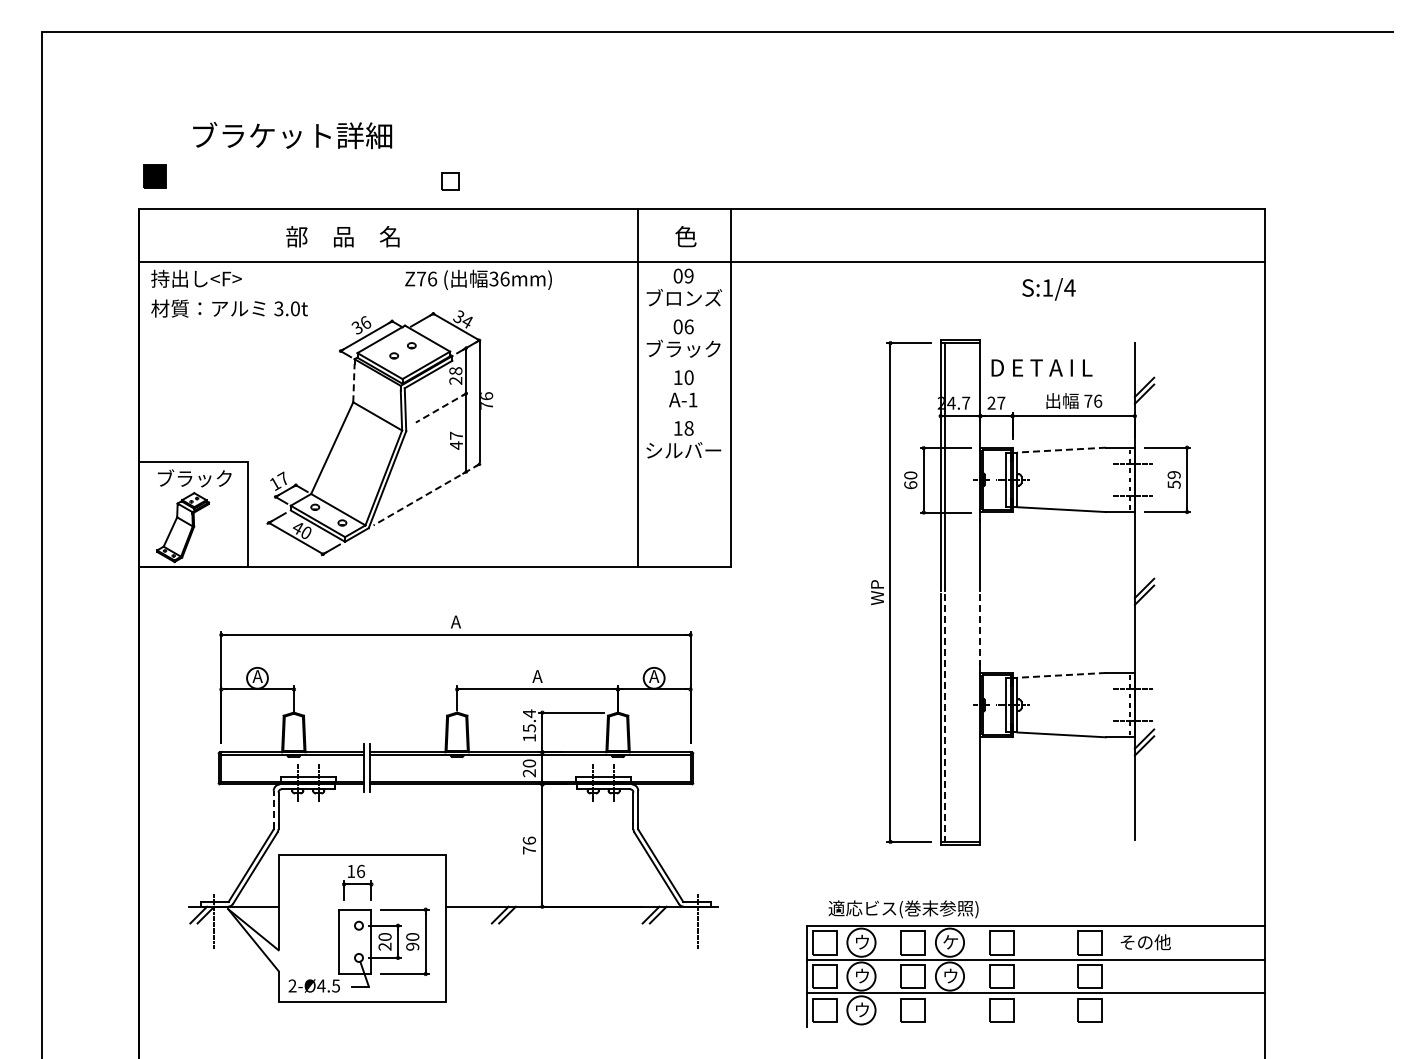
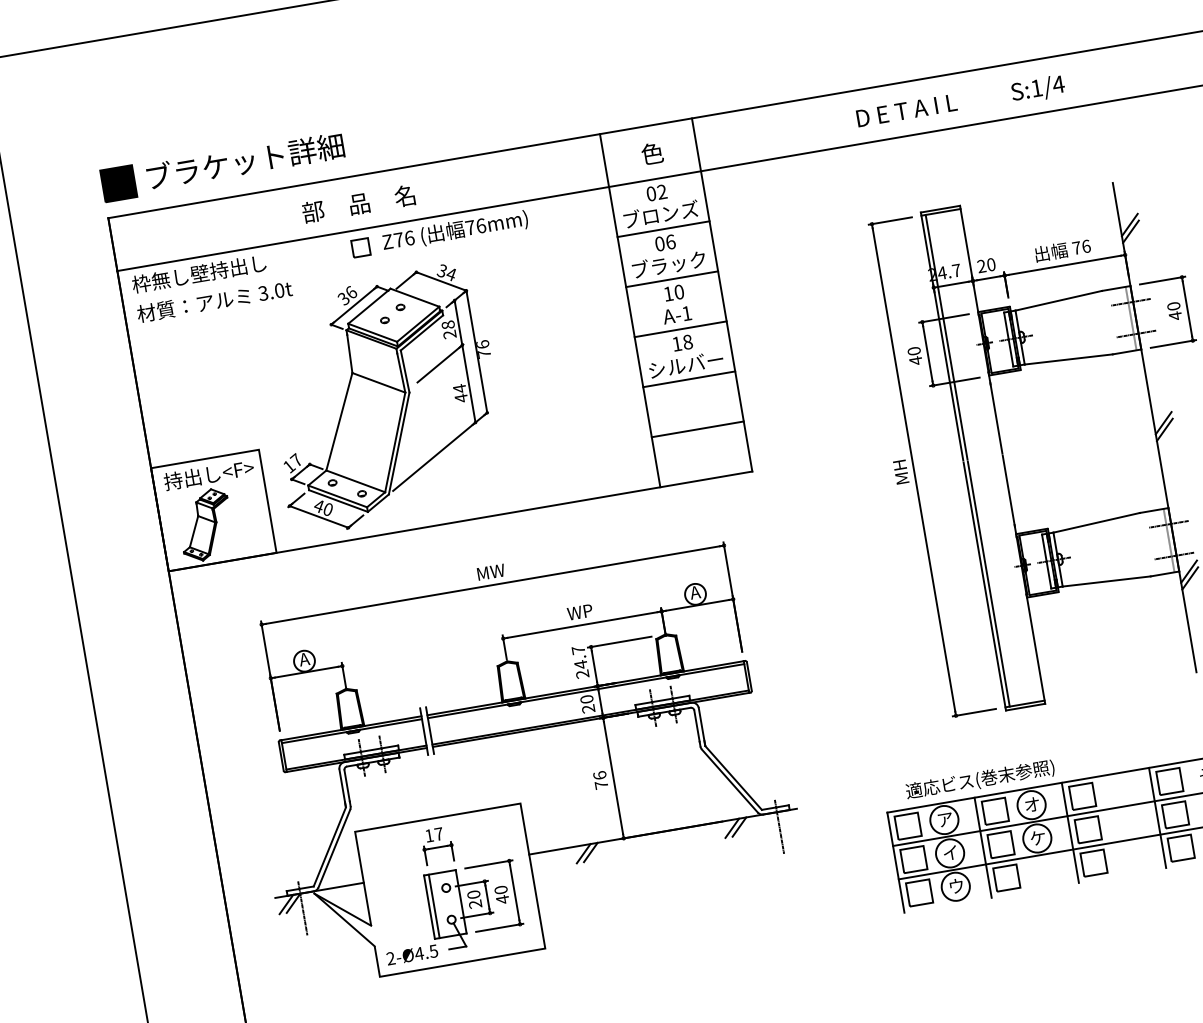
text: (292, 135) -> (245, 161), moved
part: (154, 175) -> (118, 182), size x1.43
part: (450, 181) -> (360, 248), moved
text: (342, 236) -> (358, 203), moved
text: (688, 276) -> (661, 192), 09 -> 02
text: (218, 278) -> (198, 273), 持出し<F> -> 枠無し壁持出し
text: (493, 278) -> (469, 227), 36mm) -> 76mm)
text: (1048, 289) -> (1037, 89), moved
line: (683, 312) -> (662, 228), added
line: (683, 363) -> (671, 279), added
text: (1041, 367) -> (906, 110), moved
line: (353, 382) -> (349, 353), dashed -> solid
text: (1001, 402) -> (991, 263), 27 -> 20
line: (441, 407) -> (440, 363), dashed -> solid
line: (683, 414) -> (679, 329), added
text: (456, 435) -> (459, 388), 47 -> 44
line: (1061, 450) -> (1058, 301), dashed -> solid
line: (683, 465) -> (688, 379), added
text: (194, 478) -> (208, 474), ブラック -> 持出し<F>
text: (1173, 480) -> (1174, 311), 59 -> 40
text: (910, 485) -> (915, 361), 60 -> 40
line: (426, 495) -> (440, 452), dashed -> solid
line: (683, 516) -> (697, 429), added
text: (877, 592) -> (901, 472), WP -> MH
text: (456, 621) -> (491, 571), A -> MW
line: (980, 629) -> (1008, 491), dashed -> solid
line: (1061, 675) -> (1096, 522), dashed -> solid
text: (536, 676) -> (579, 612), A -> WP
line: (945, 718) -> (989, 584), dashed -> solid
text: (529, 725) -> (580, 661), 15.4 -> 24.7
line: (273, 809) -> (342, 787), dashed -> solid
text: (361, 871) -> (439, 834), 16 -> 17
line: (344, 941) -> (434, 905), added
text: (862, 941) -> (945, 818), ウ -> ア
text: (950, 942) -> (1032, 804), ケ -> オ
text: (412, 946) -> (502, 899), 90 -> 40
text: (861, 975) -> (949, 852), ウ -> イ
text: (950, 975) -> (1037, 837), ウ -> ケ
line: (894, 976) -> (982, 847), added
line: (983, 976) -> (1070, 832), added
line: (1071, 976) -> (1157, 817), added

